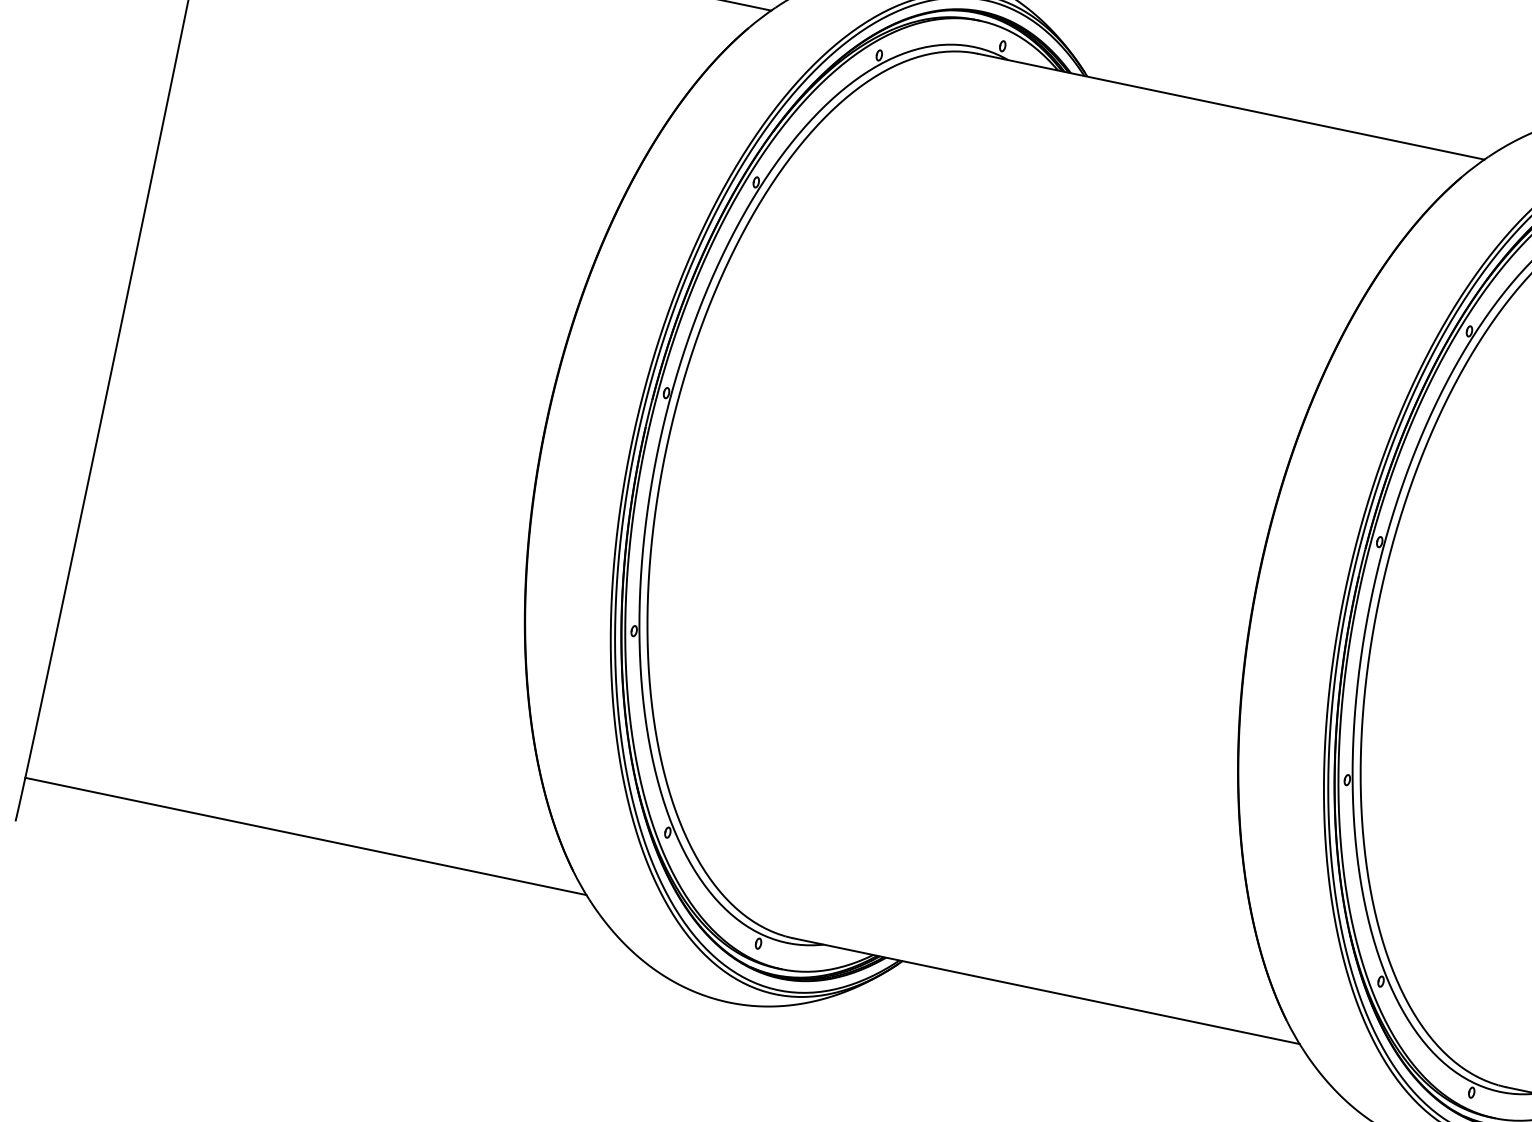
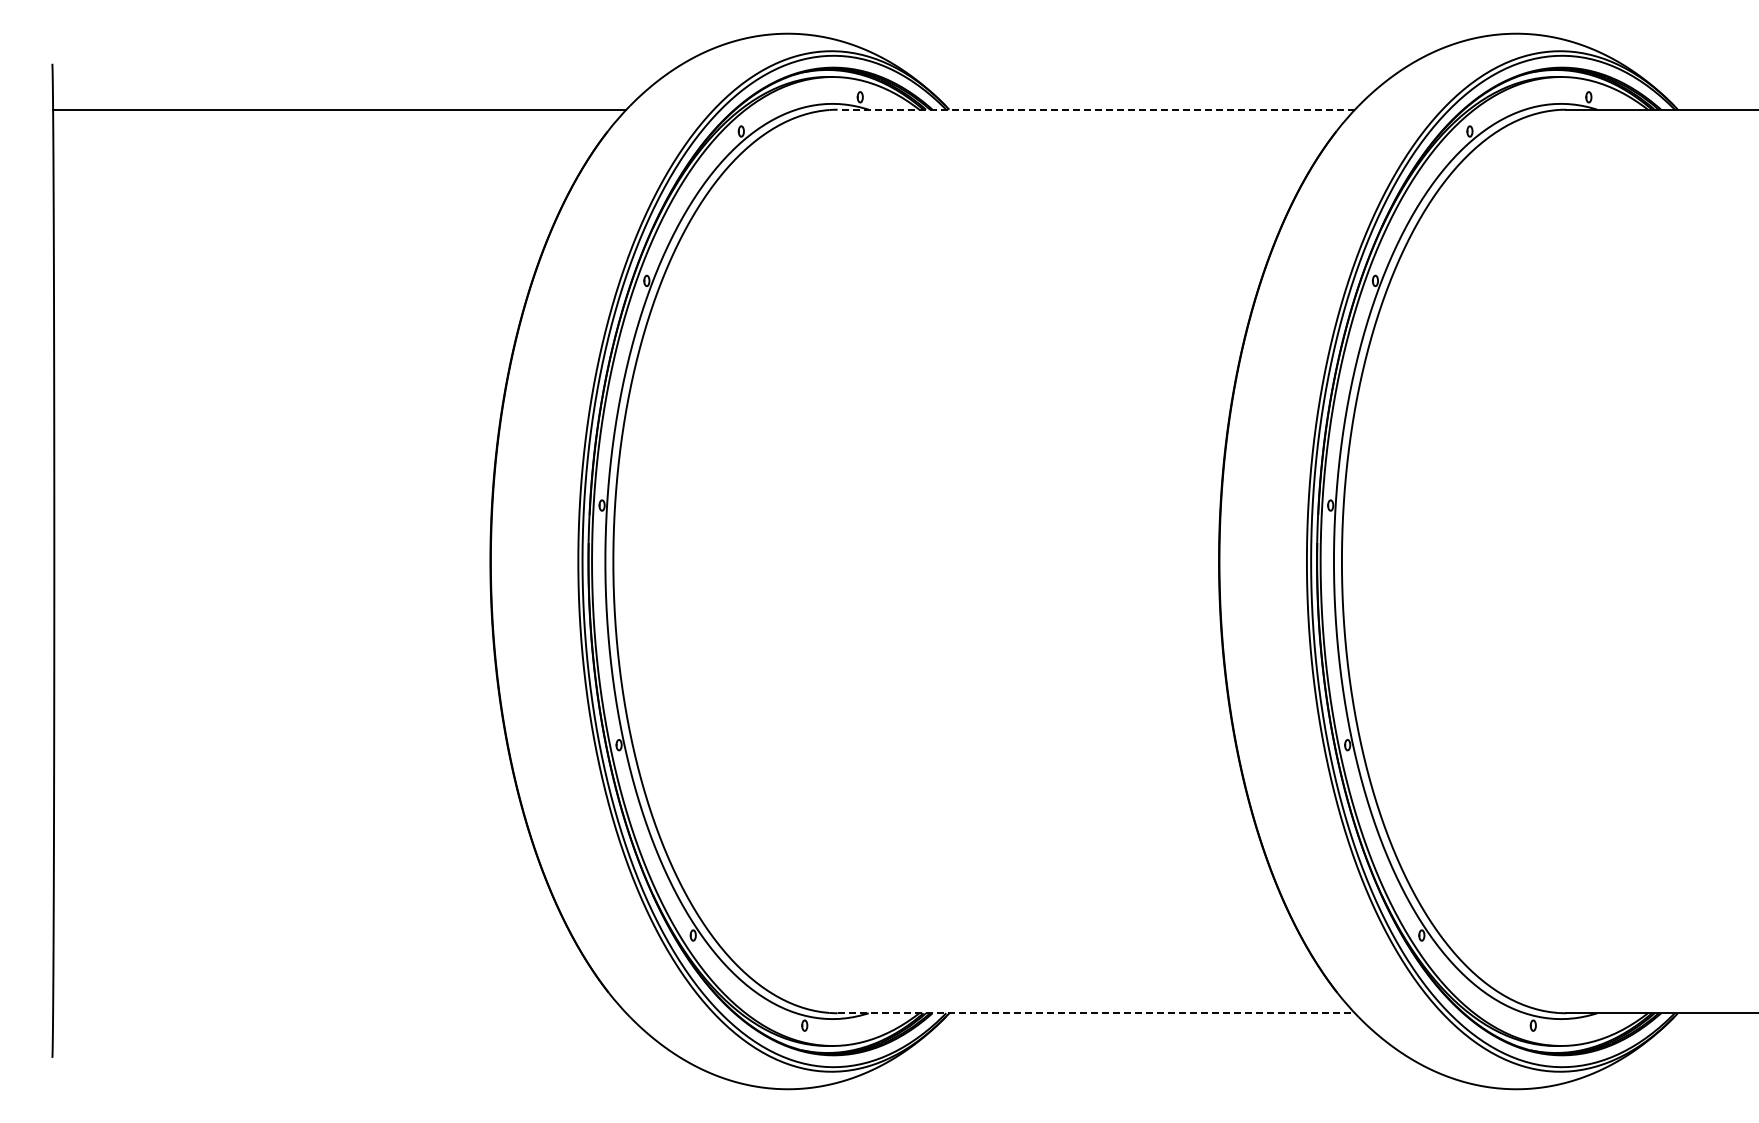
line: (1231, 106) -> (1096, 109), solid -> dashed
line: (305, 836) -> (339, 1013), removed
line: (1046, 991) -> (1096, 1013), solid -> dashed

